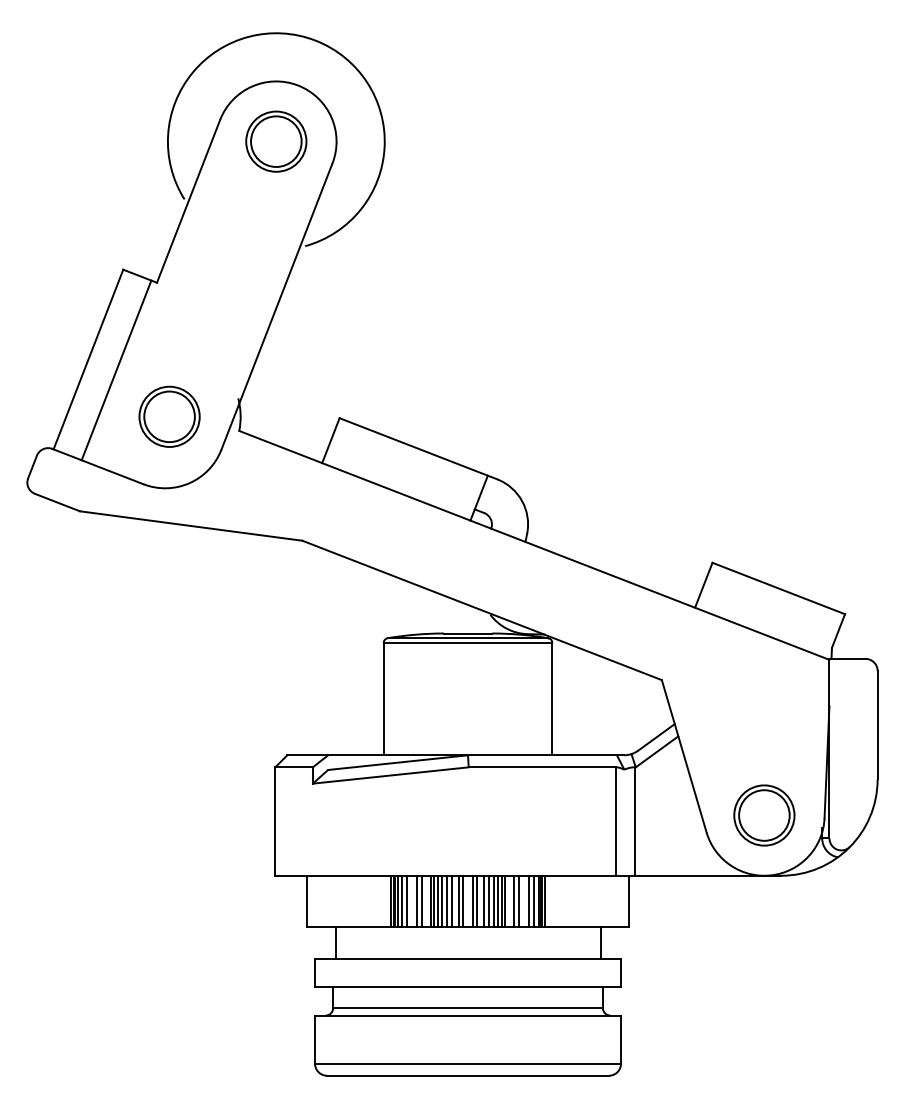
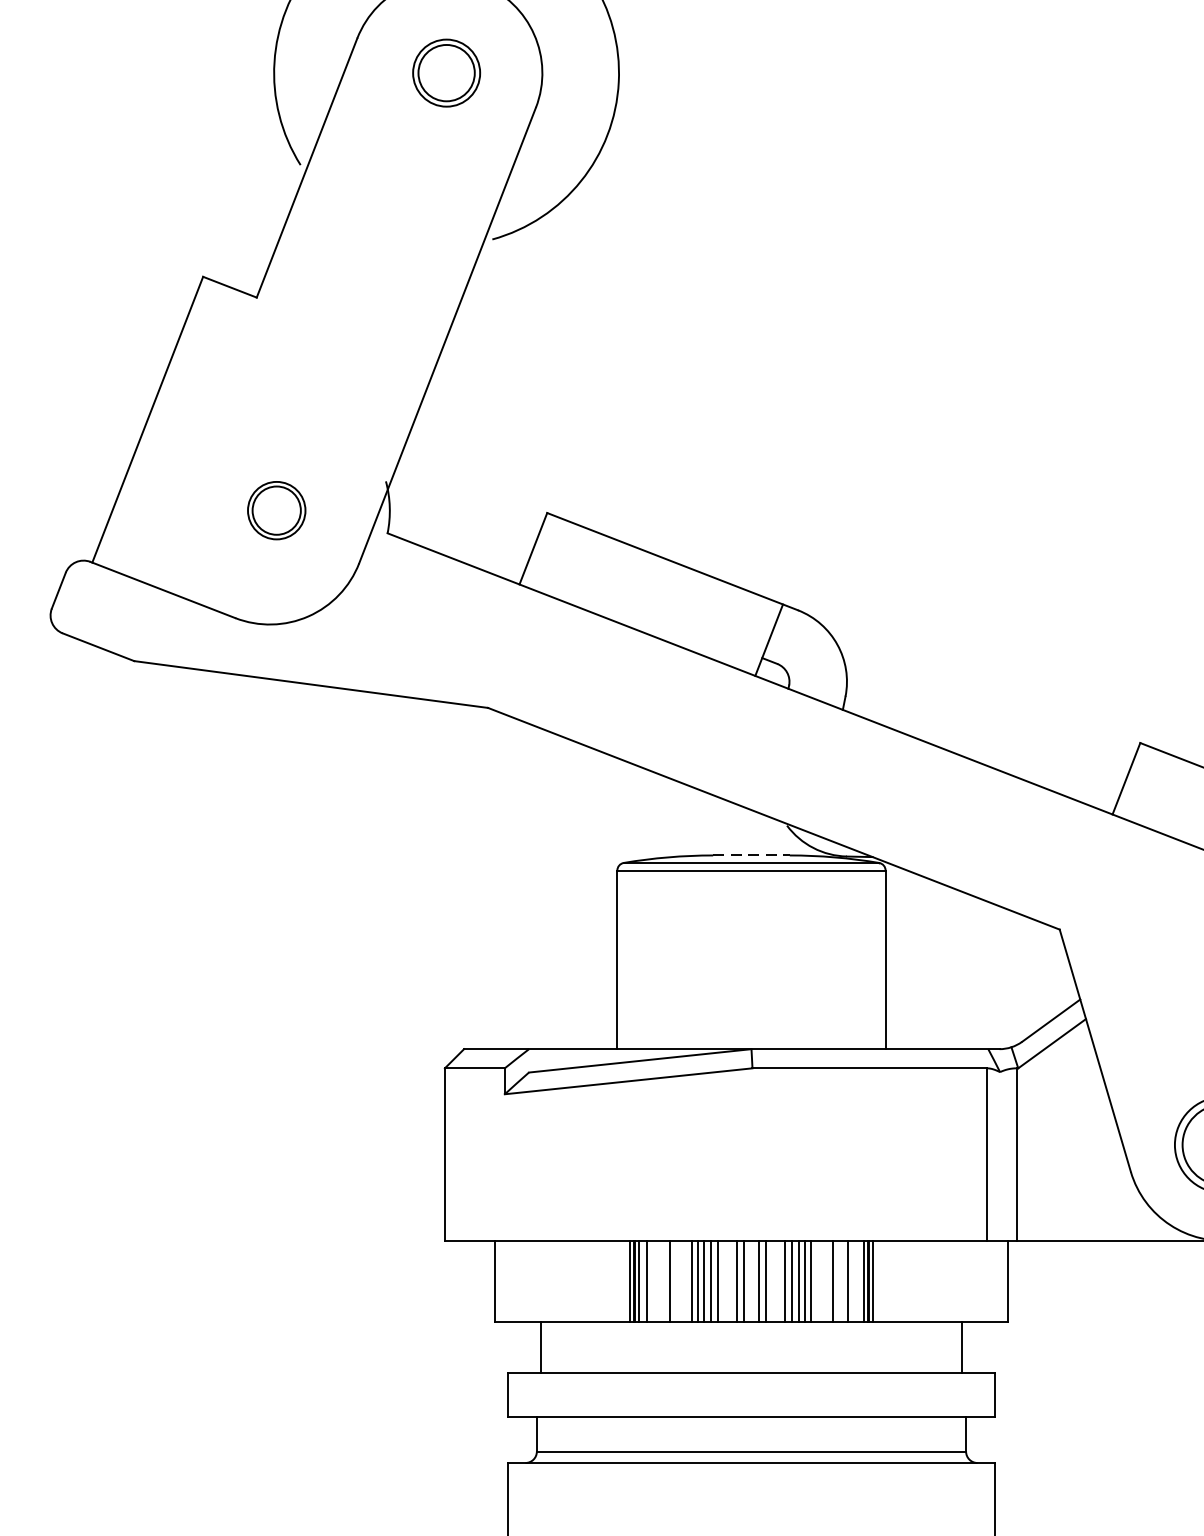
part: (276, 141) -> (446, 72), size x0.7
line: (116, 370) -> (192, 437), removed
part: (169, 416) -> (276, 510), size x0.6
line: (468, 633) -> (752, 855), solid -> dashed
line: (407, 900) -> (655, 1280), removed
line: (421, 900) -> (677, 1280), removed
line: (451, 900) -> (725, 1280), removed
line: (484, 900) -> (777, 1280), removed
line: (514, 900) -> (825, 1280), removed
line: (533, 900) -> (855, 1280), removed

